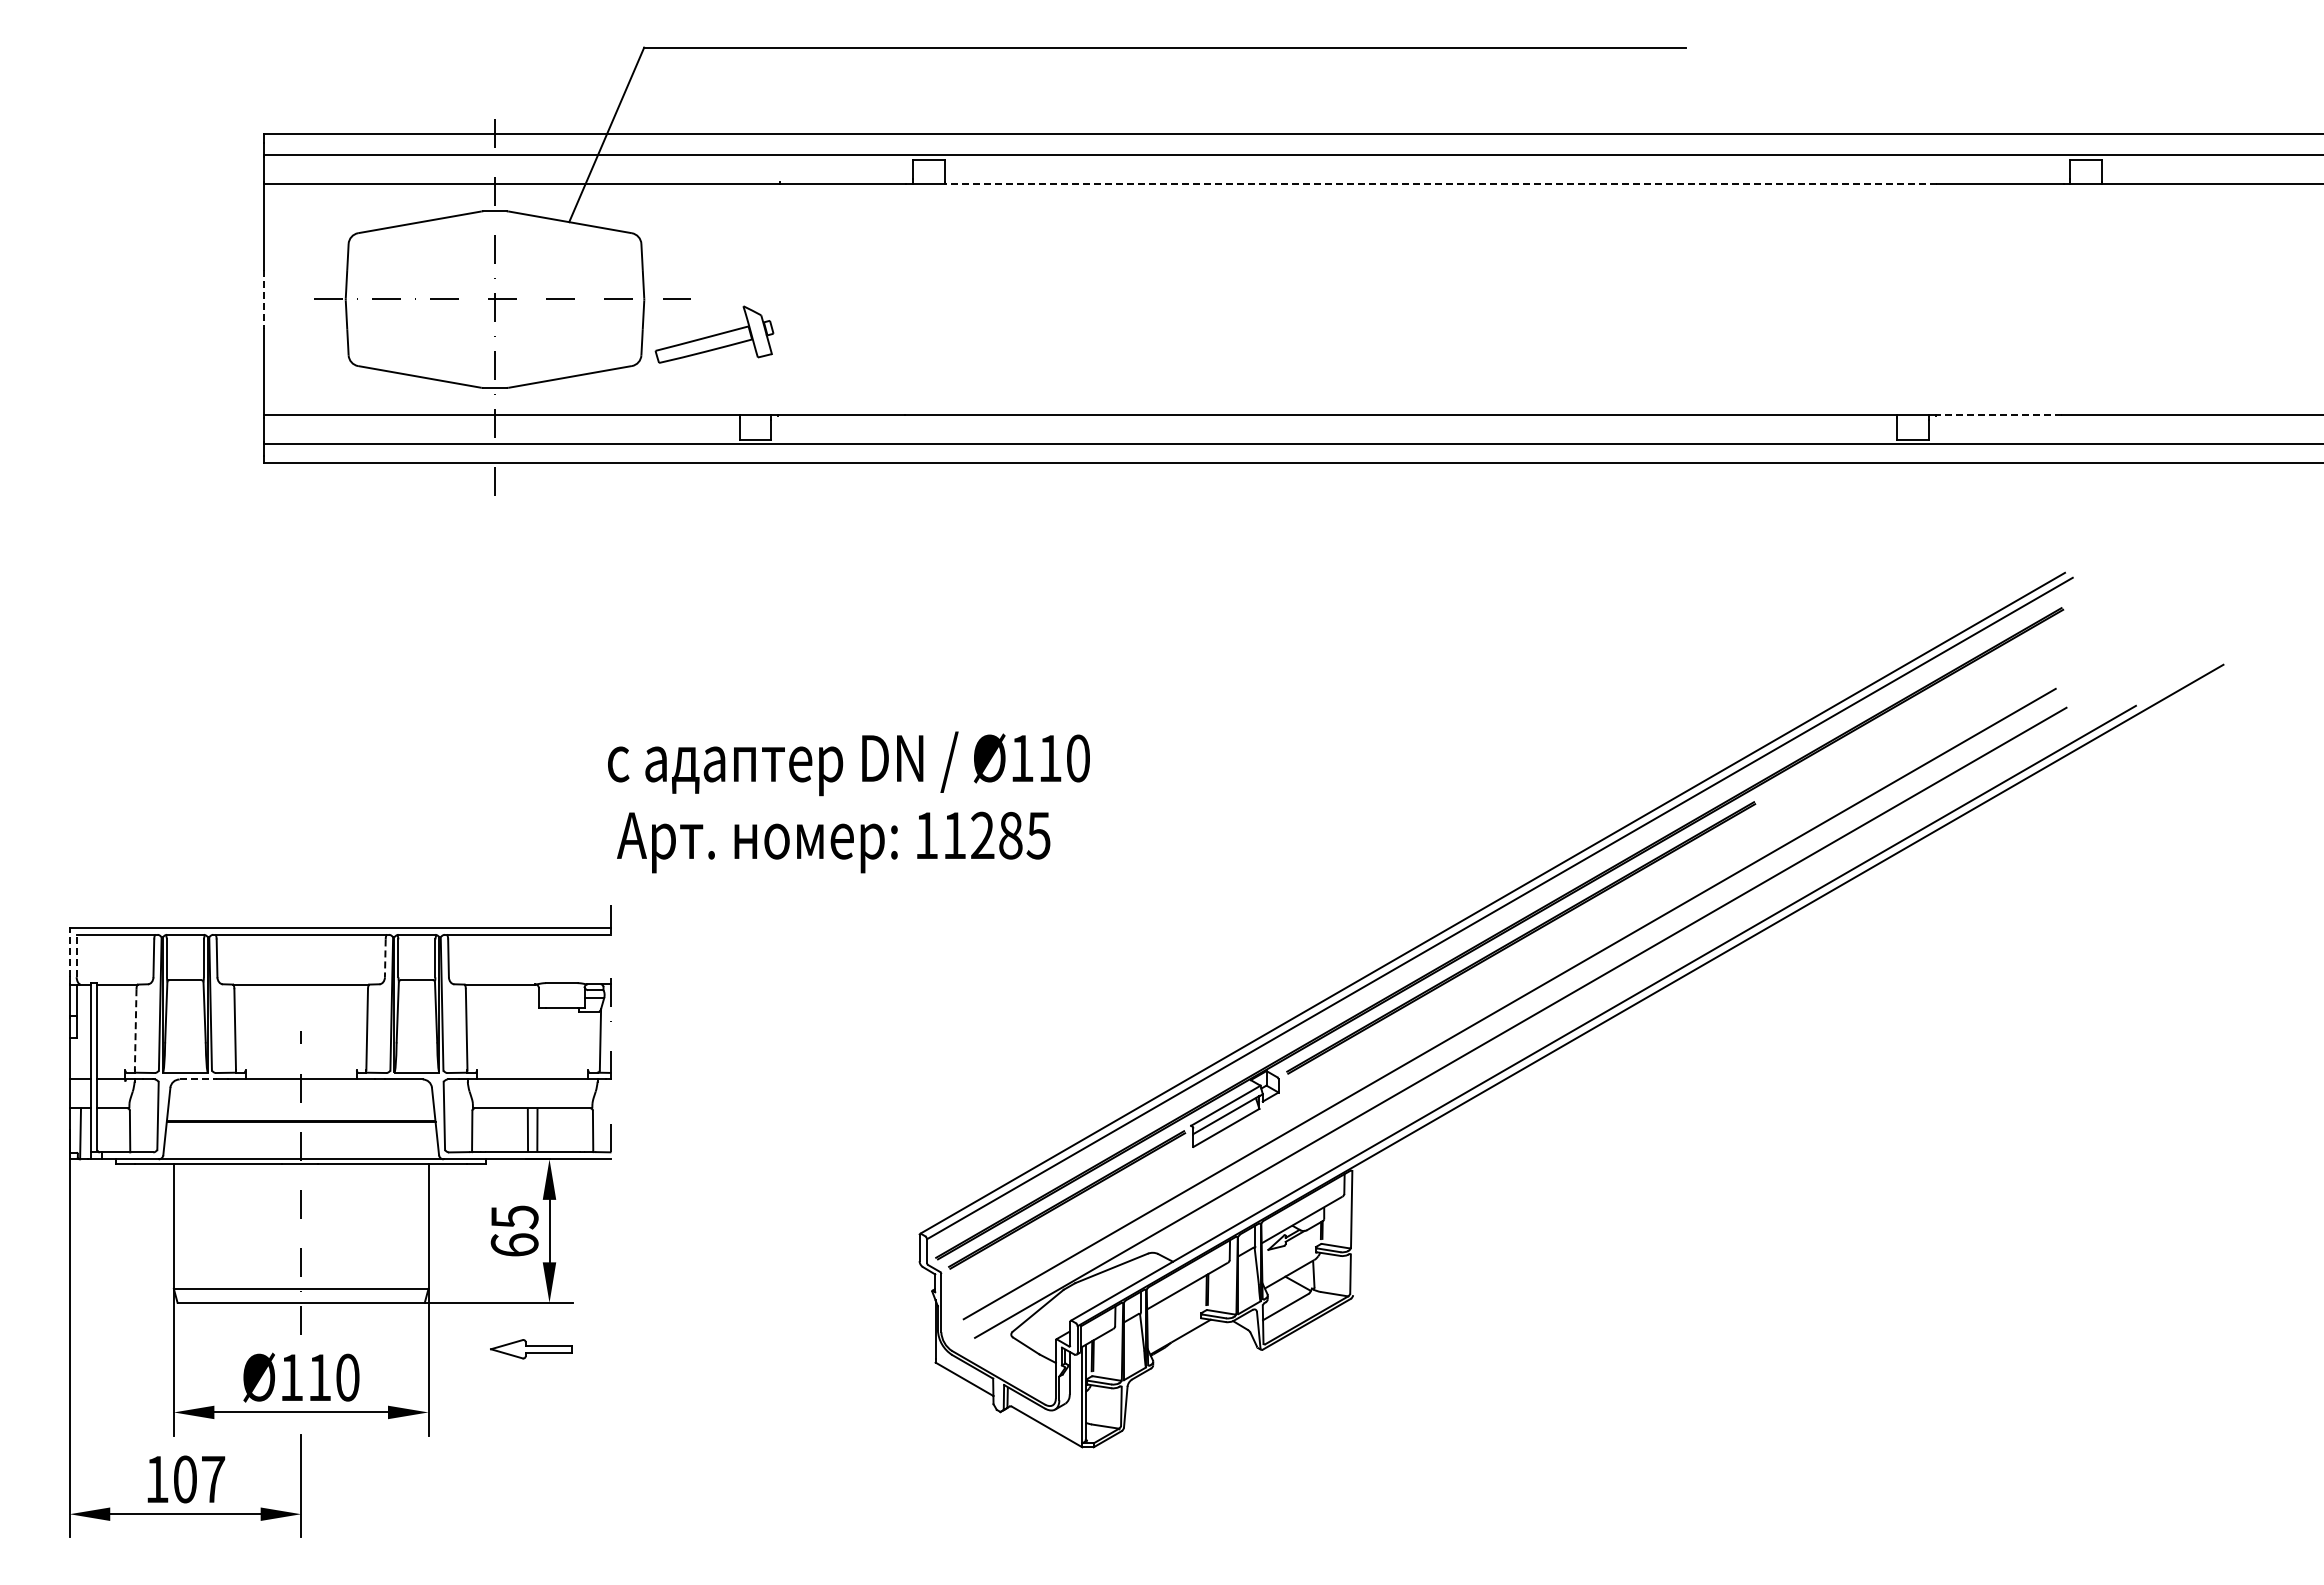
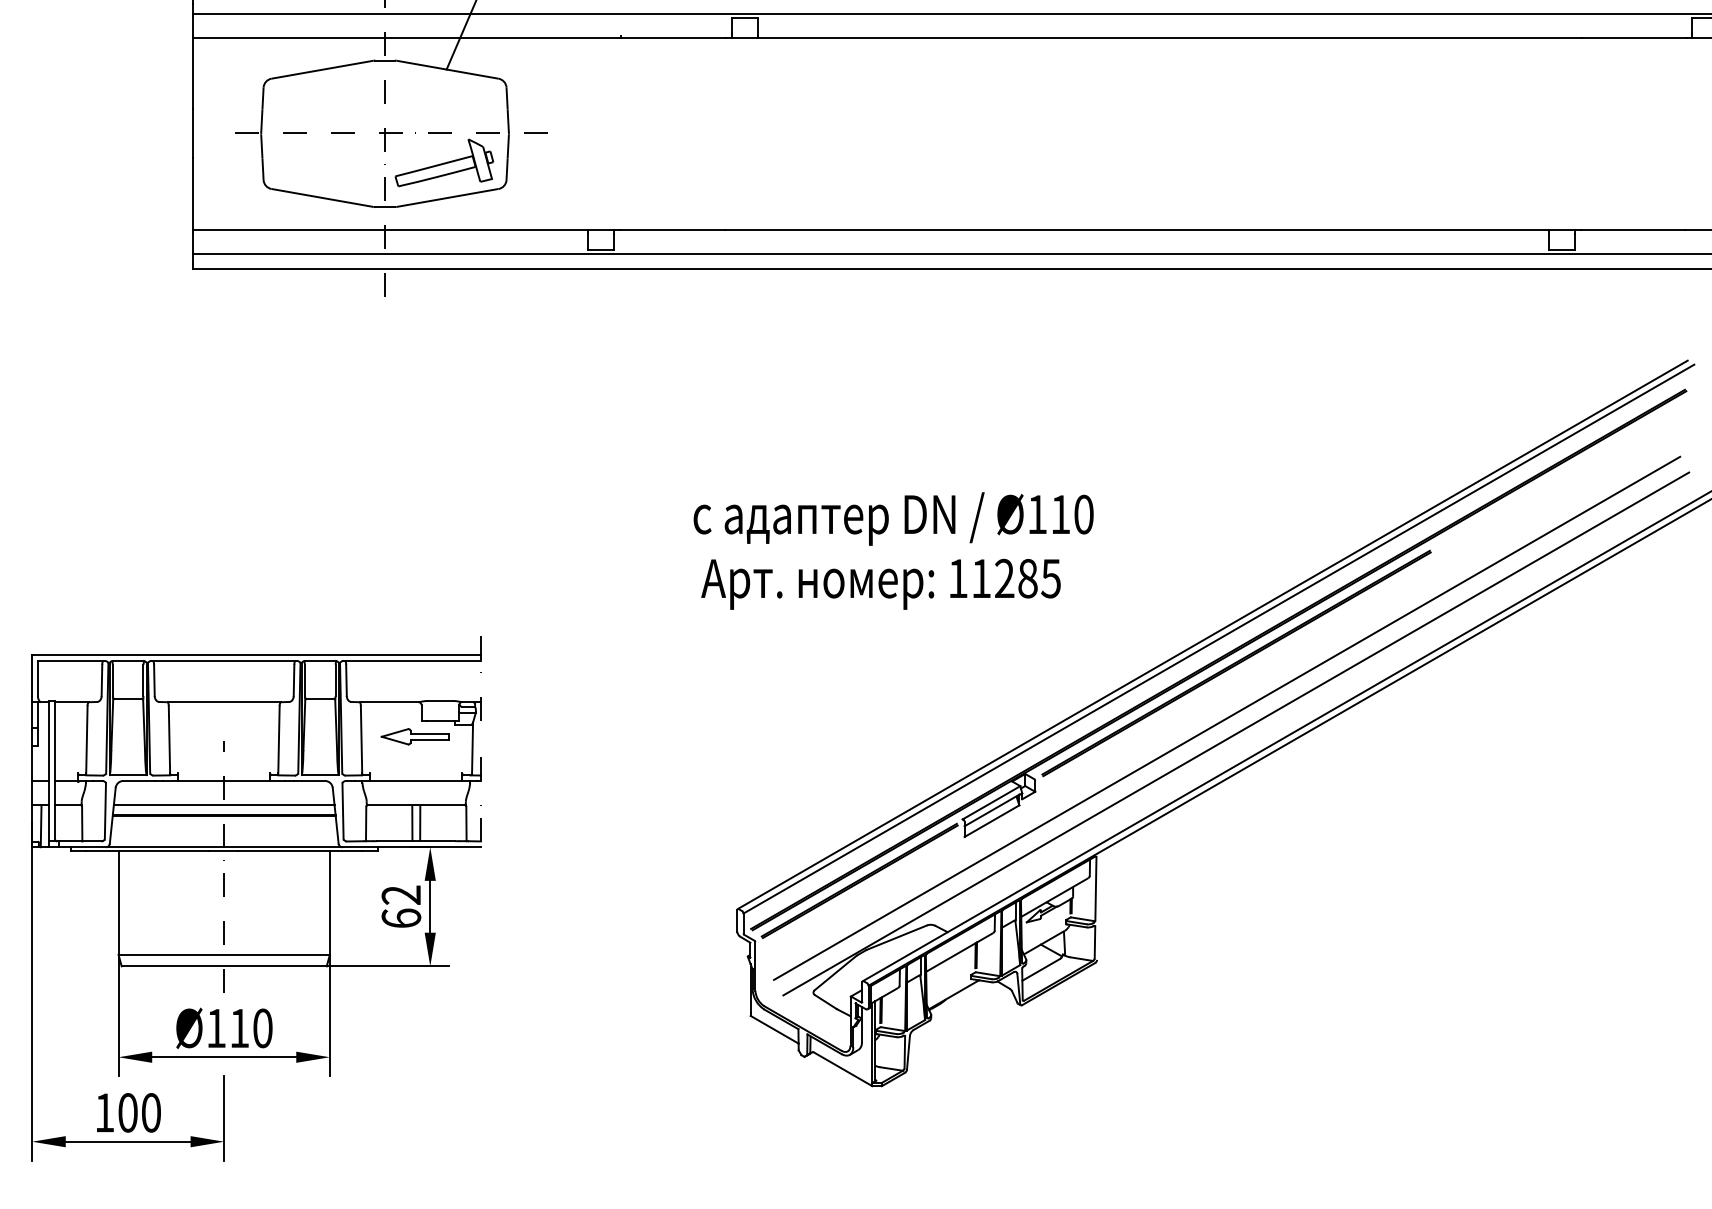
line: (1440, 183) -> (1169, 37), dashed -> solid
line: (263, 299) -> (192, 133), dashed -> solid
part: (714, 334) -> (444, 162), moved
line: (1998, 415) -> (1632, 229), dashed -> solid
text: (848, 802) -> (893, 551), moved
line: (69, 954) -> (31, 677), dashed -> solid
line: (76, 955) -> (37, 678), dashed -> solid
line: (385, 958) -> (294, 680), dashed -> solid
line: (135, 1029) -> (86, 739), dashed -> solid
line: (198, 1079) -> (139, 780), dashed -> solid
line: (301, 1108) -> (224, 805), added
text: (514, 1217) -> (401, 895), 65 -> 62
part: (531, 1349) -> (415, 737), moved
text: (213, 1479) -> (151, 1112), 107 -> 100

